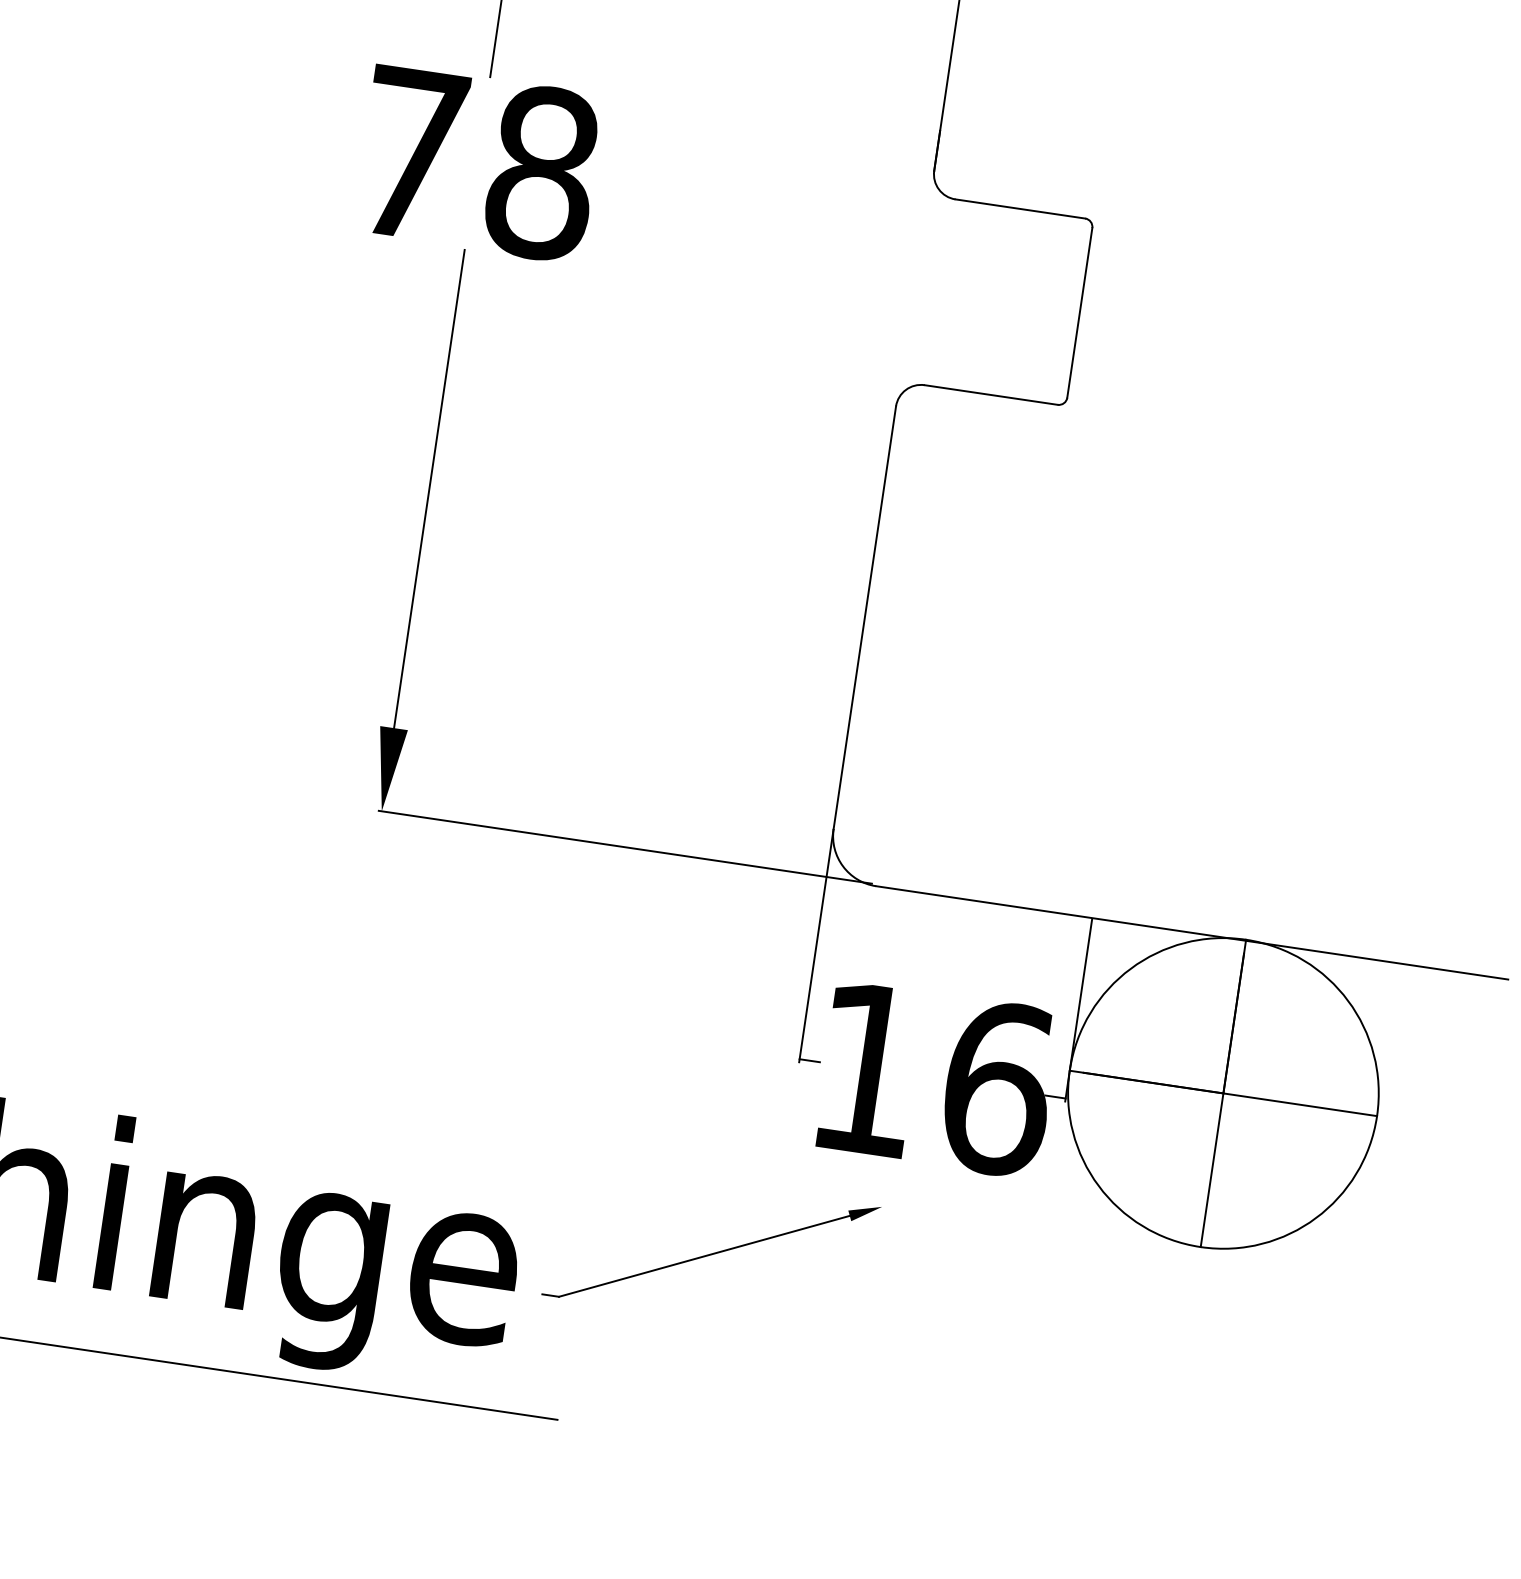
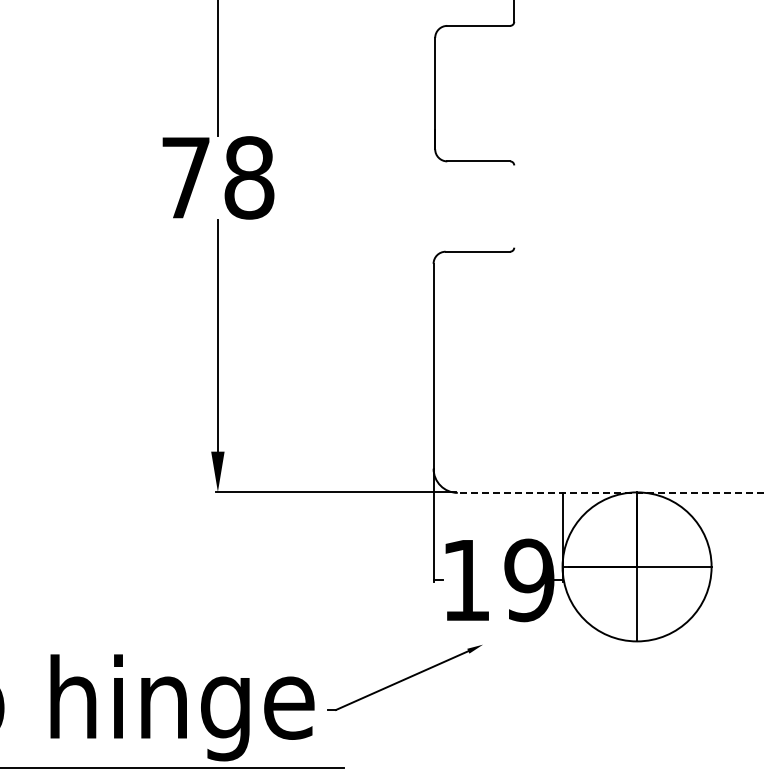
line: (1080, 312) -> (514, 206), removed
line: (1191, 931) -> (610, 492), solid -> dashed
text: (997, 1088) -> (529, 580), 16 -> 19

